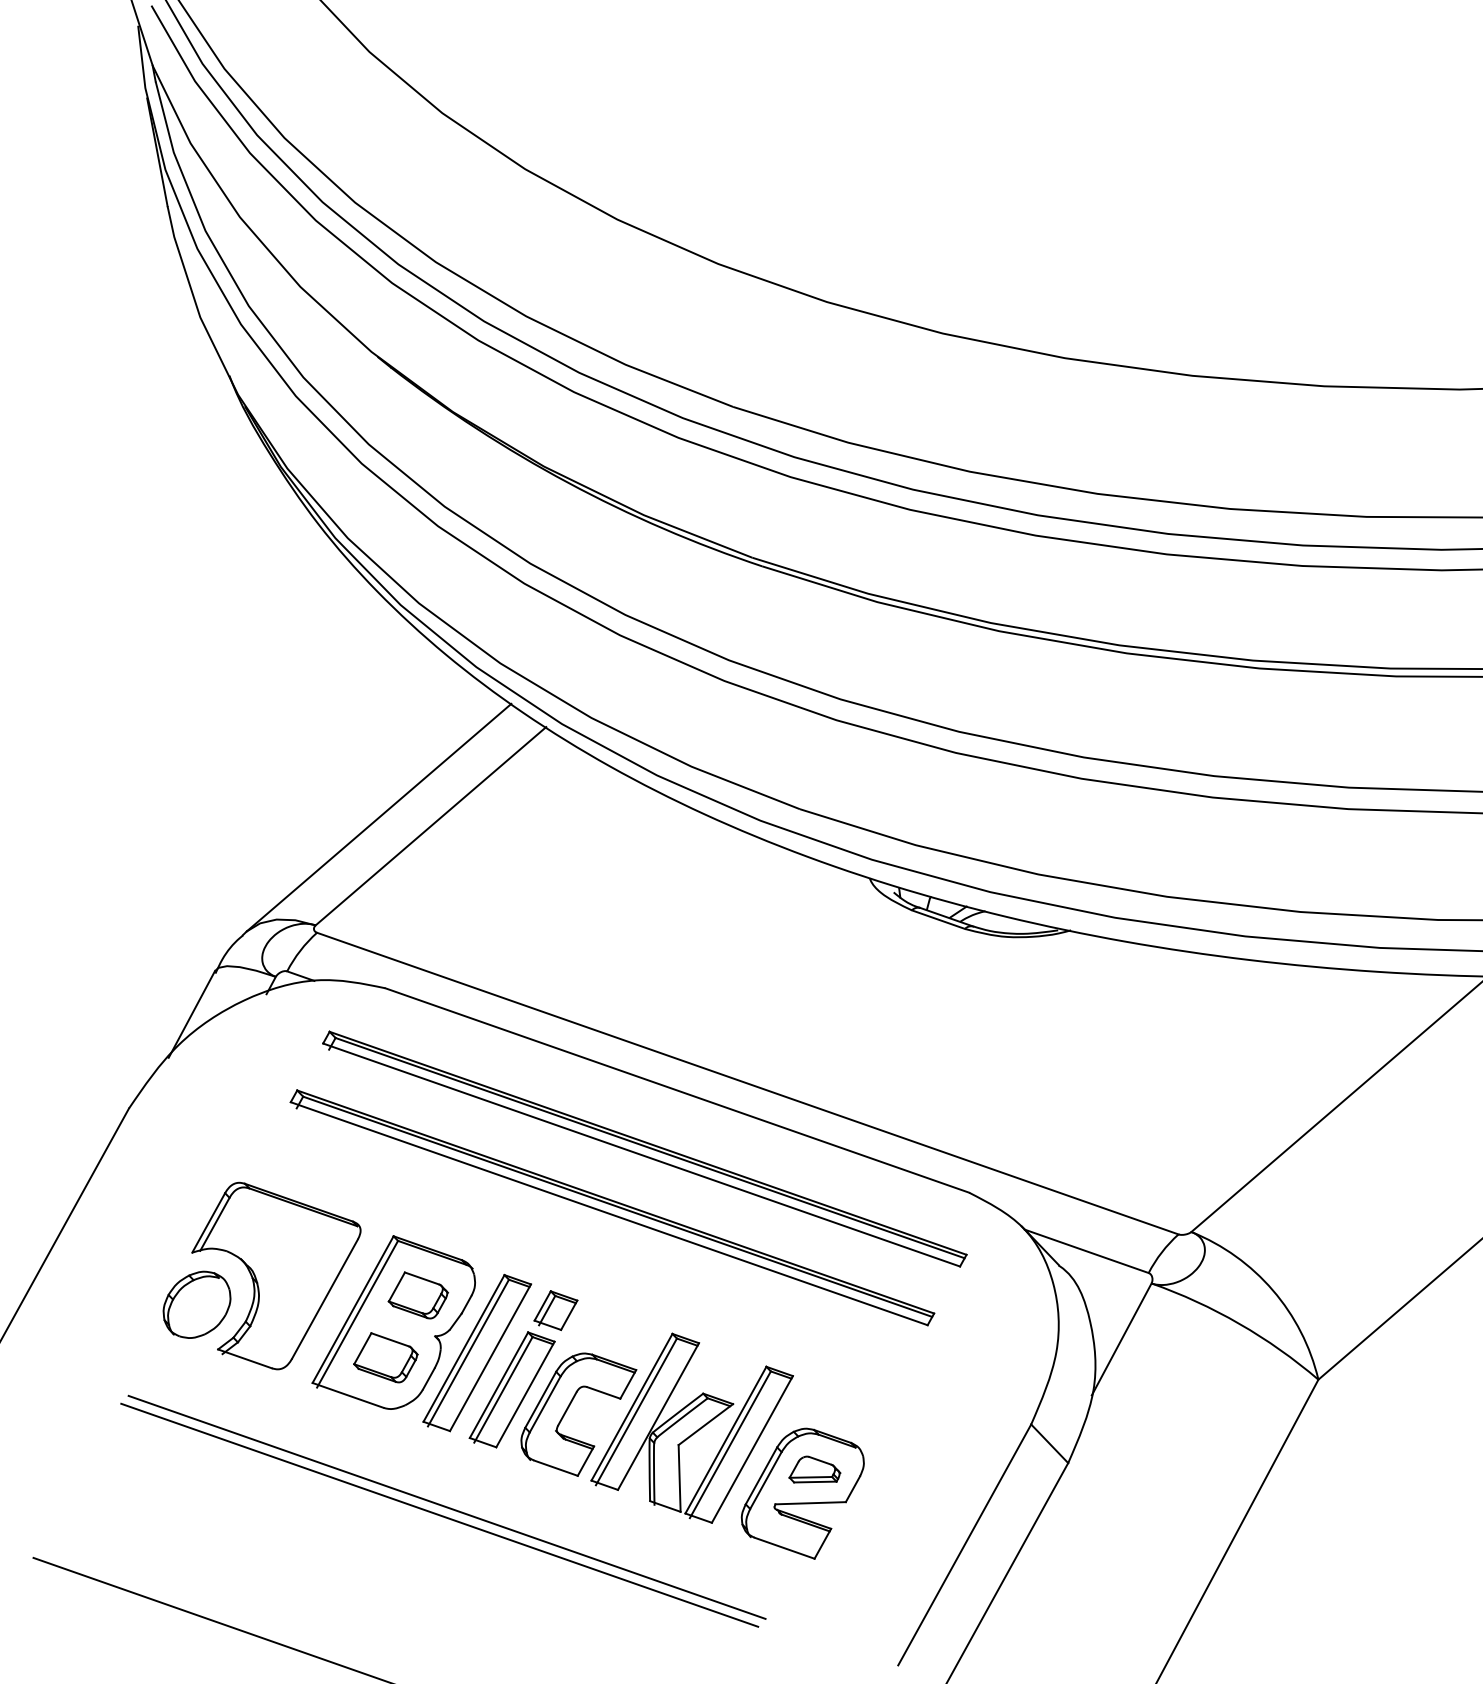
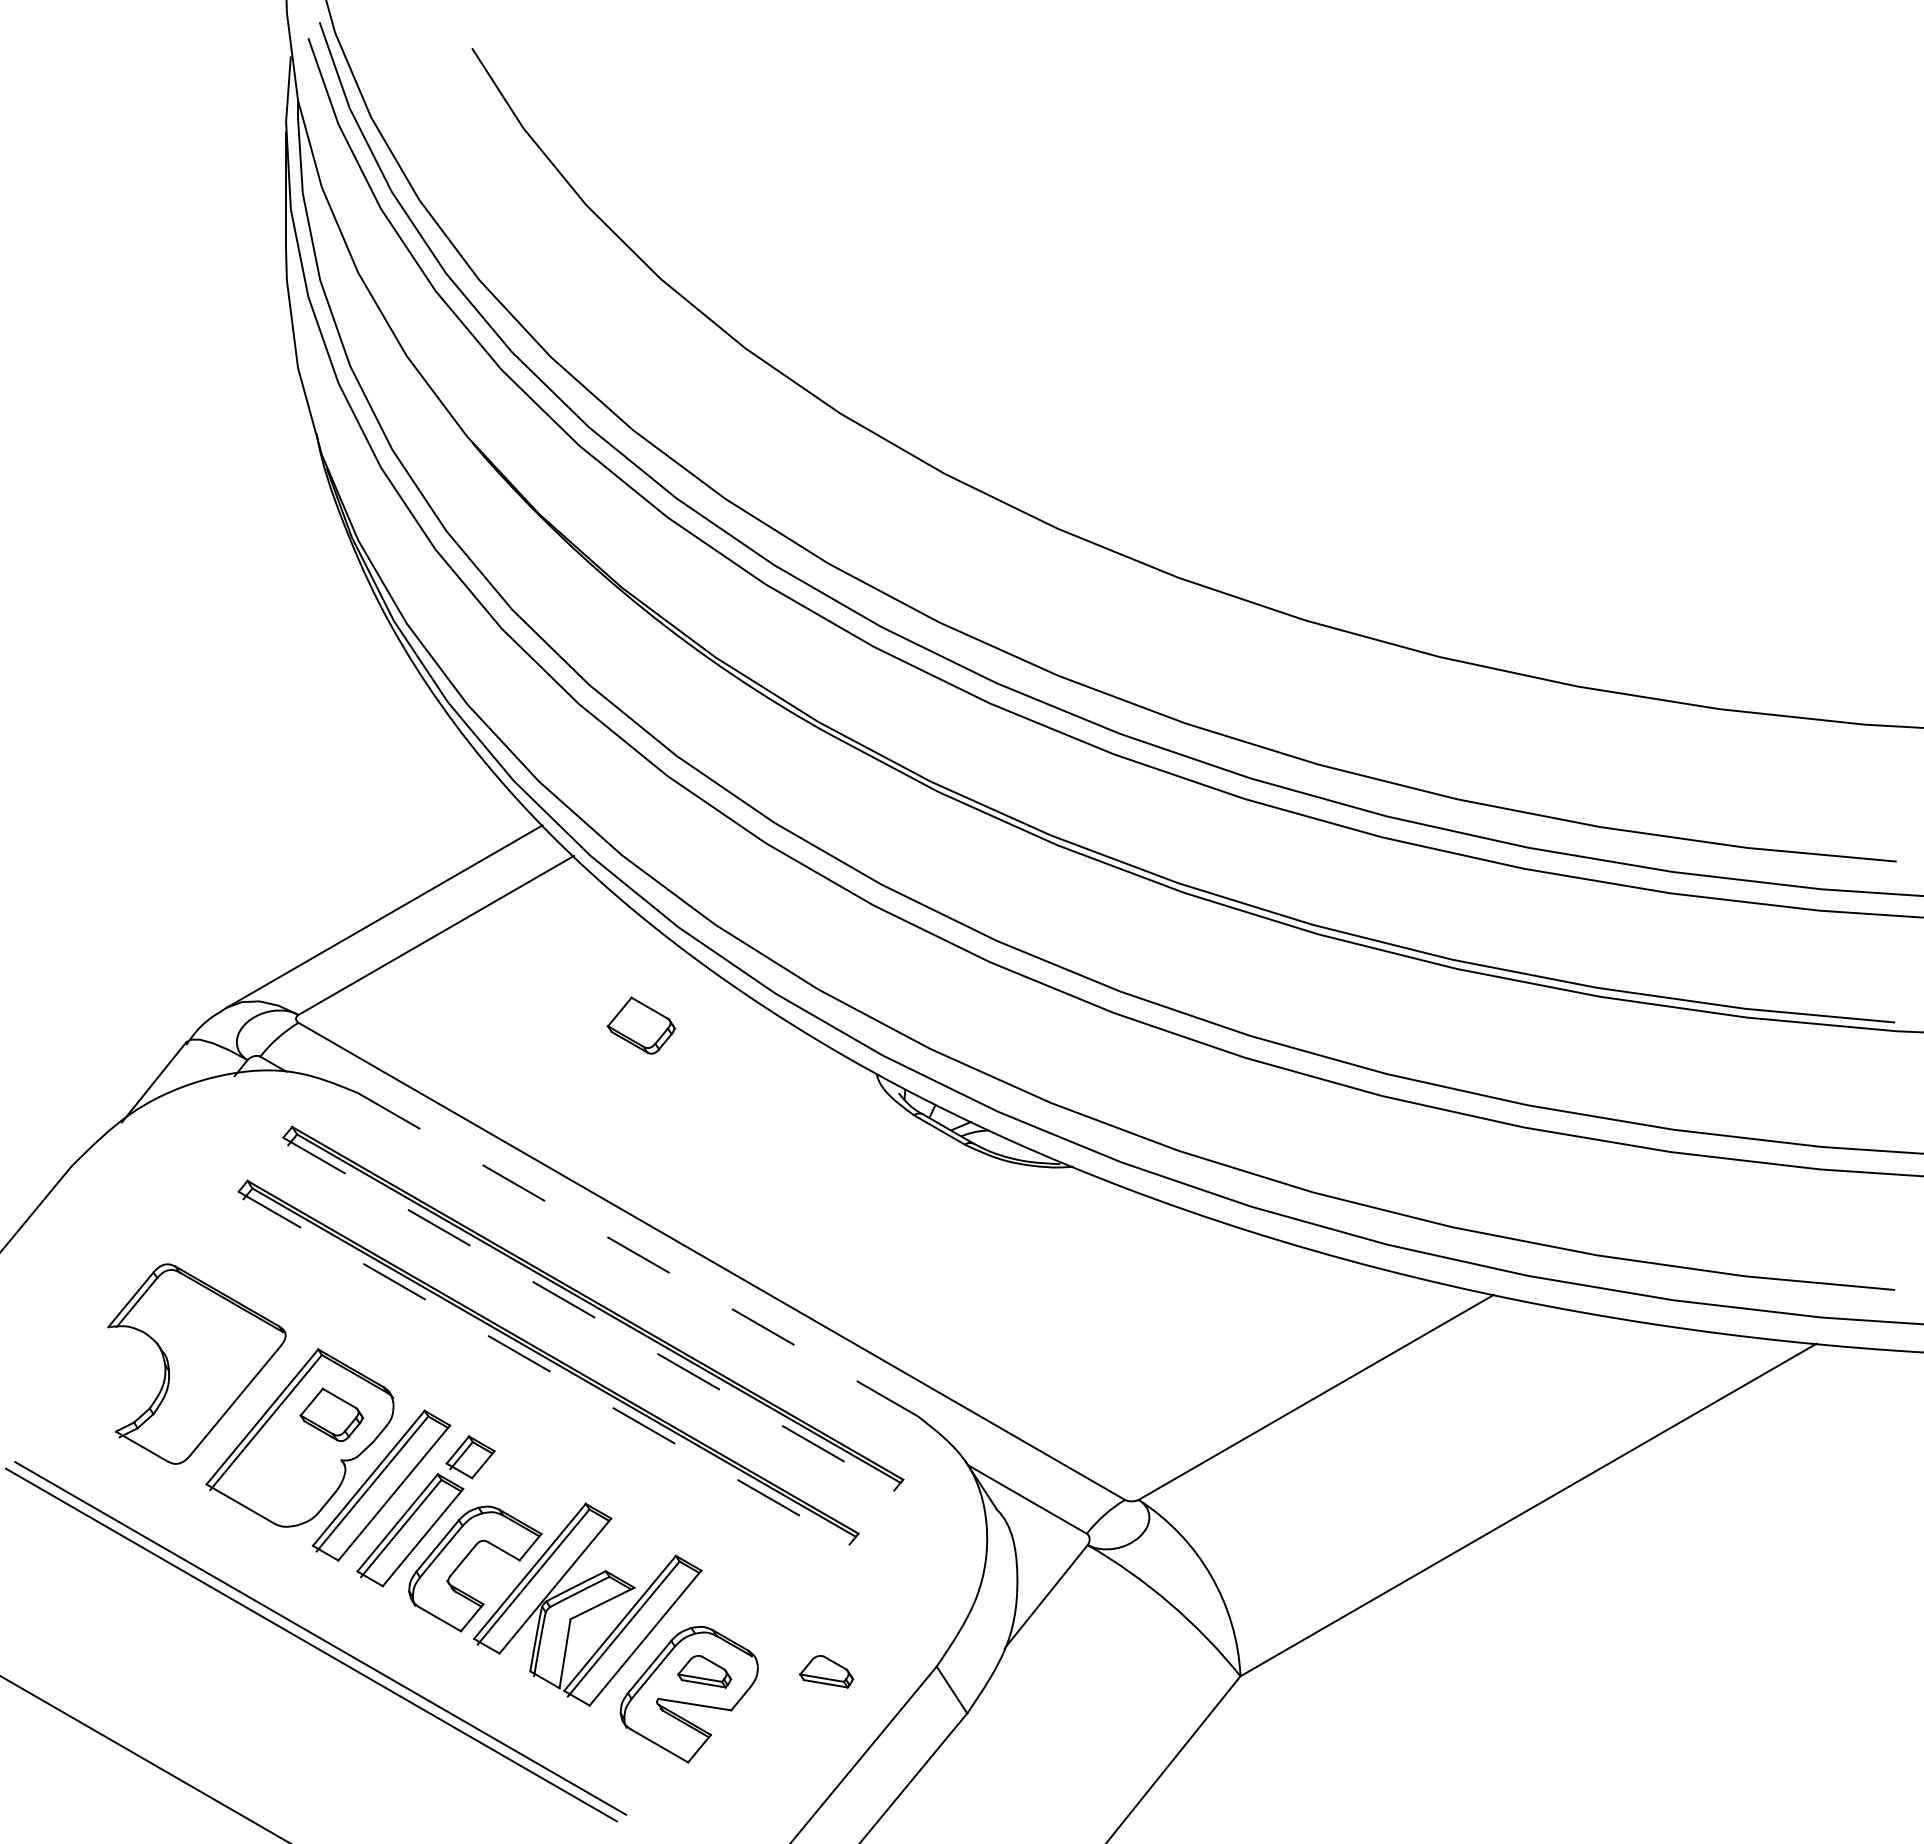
line: (677, 1090) -> (638, 1254), solid -> dashed
line: (641, 1155) -> (588, 1314), solid -> dashed
line: (609, 1214) -> (544, 1368), solid -> dashed
part: (196, 1304) -> (102, 1381), removed
part: (385, 1357) -> (641, 1025), moved
part: (928, 1448) -> (826, 1671), added

